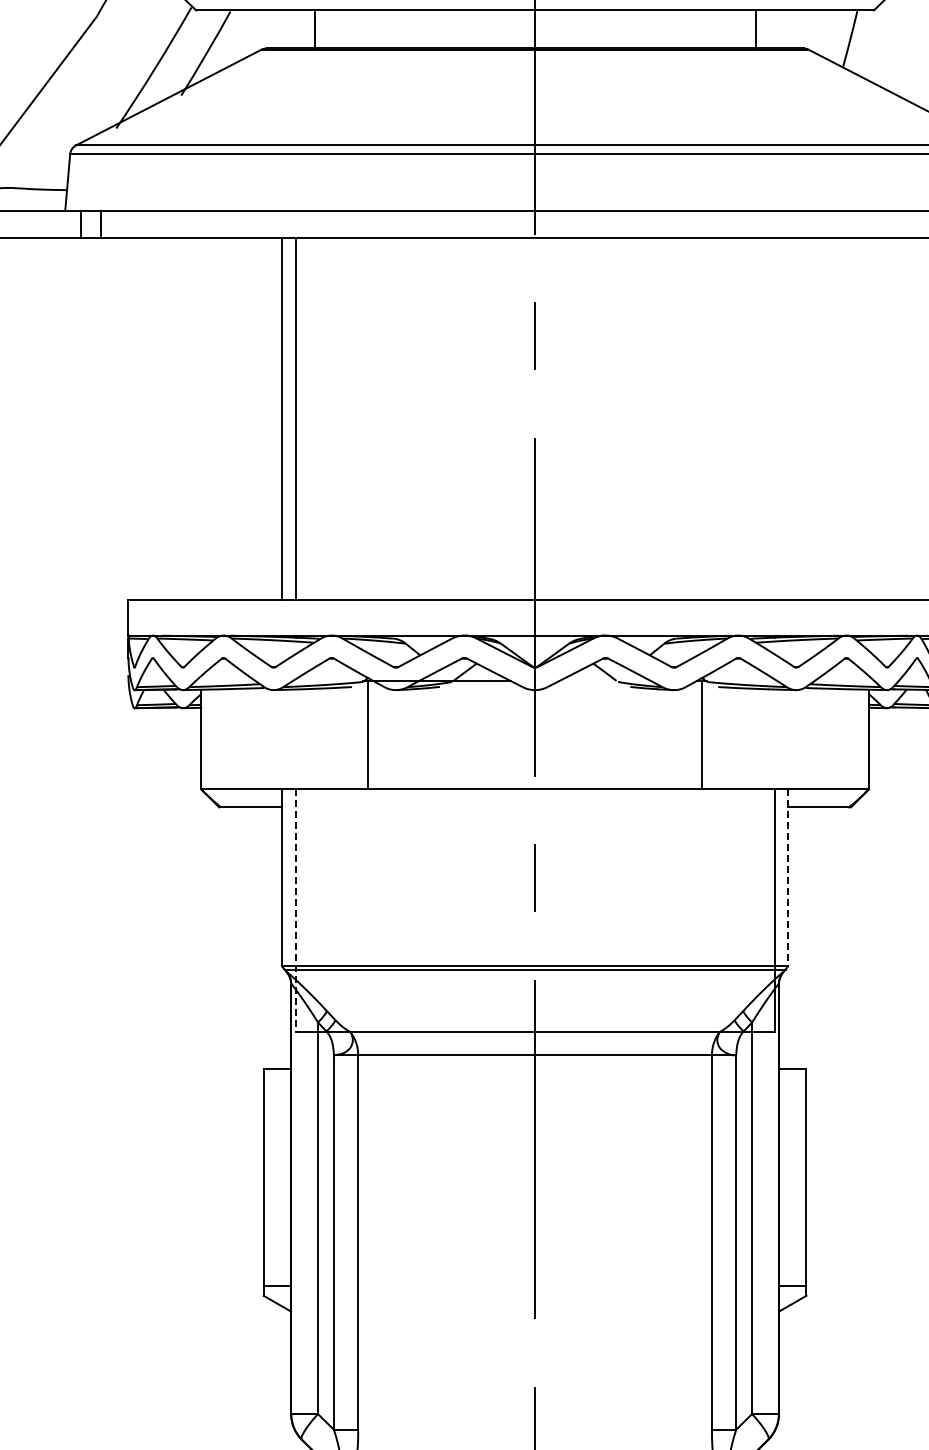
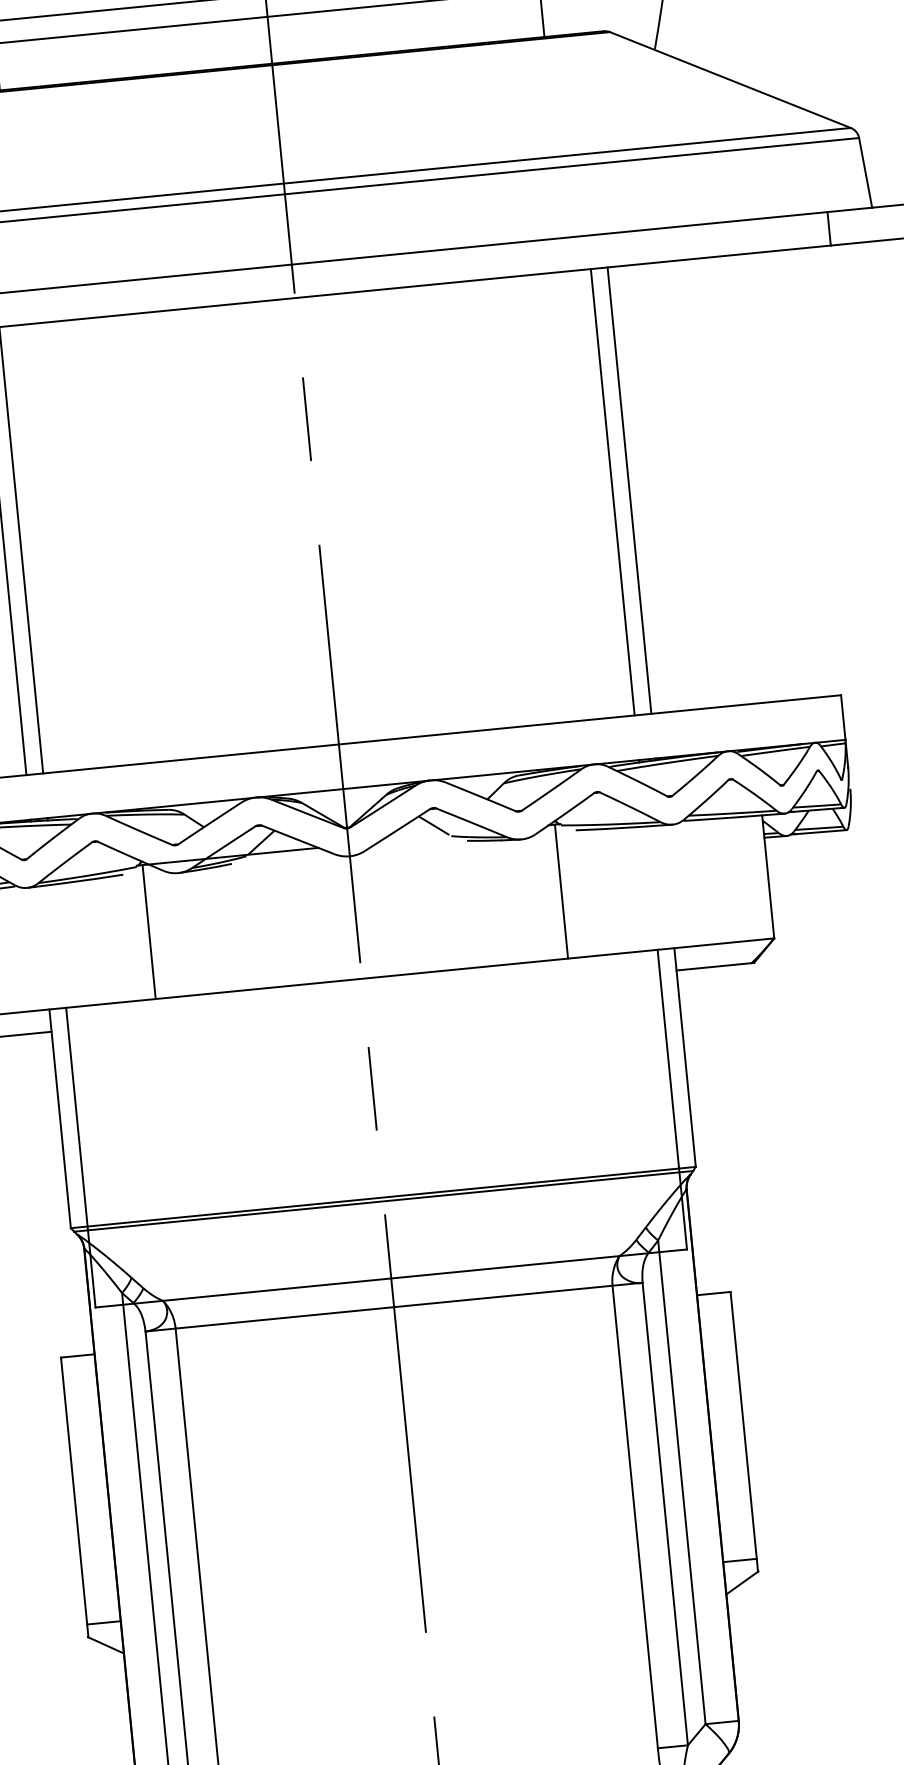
line: (774, 418) -> (612, 491), added
line: (788, 418) -> (629, 490), added
line: (788, 877) -> (685, 1057), dashed -> solid
line: (295, 911) -> (80, 1158), dashed -> solid

